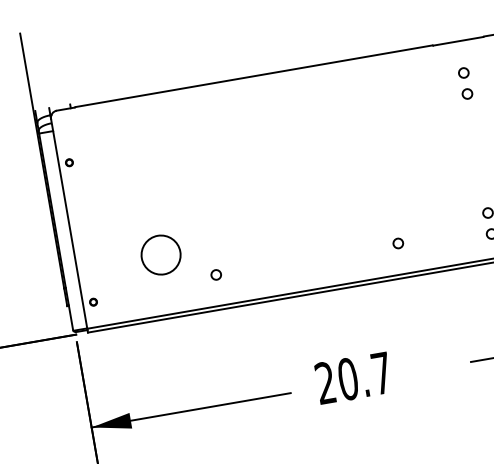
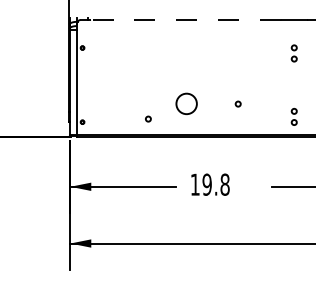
line: (253, 75) -> (185, 19), solid -> dashed
part: (464, 83) -> (293, 53), moved
circle: (396, 242) -> (237, 103), moved
circle: (160, 254) -> (186, 103), moved
text: (352, 378) -> (209, 184), 20.7 -> 19.8

